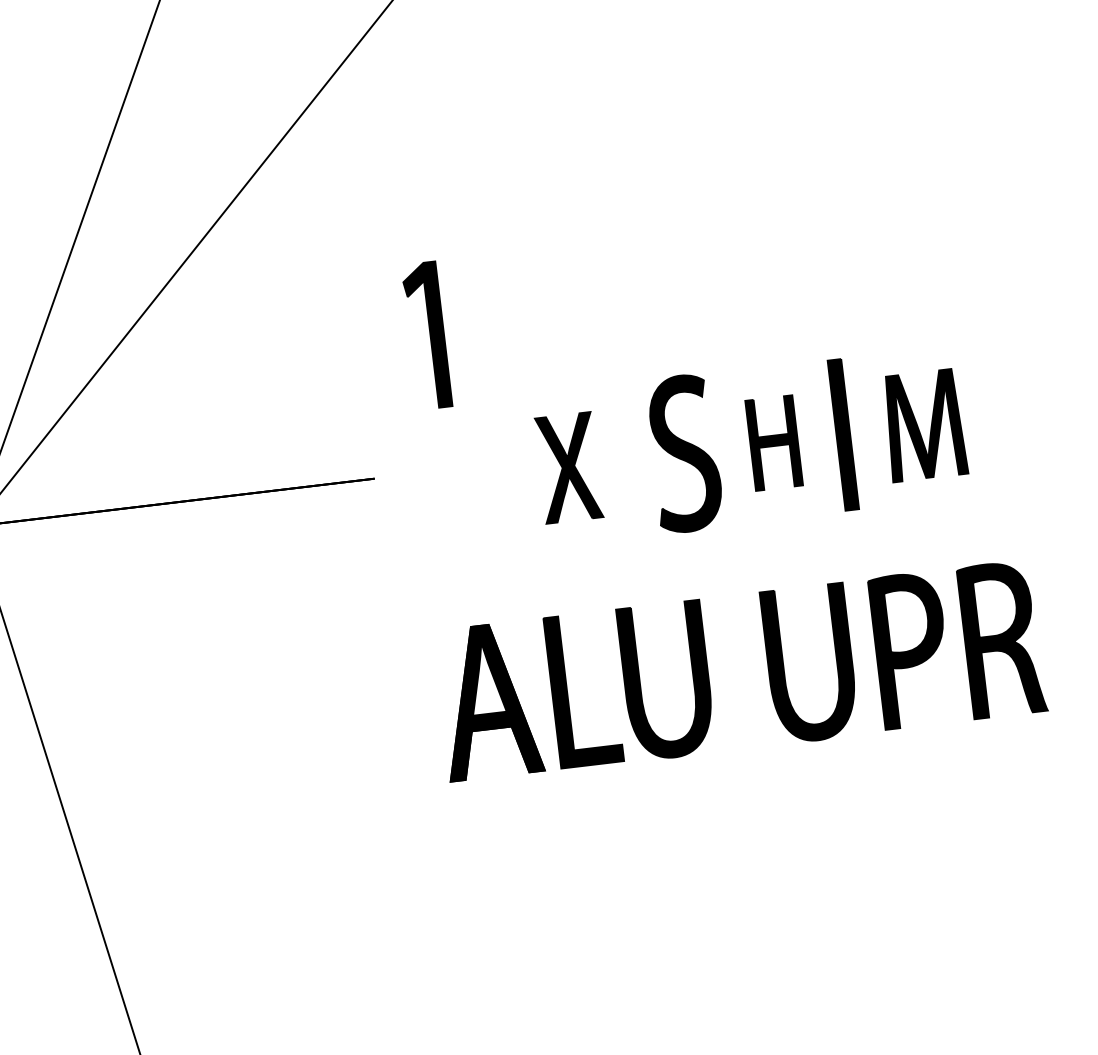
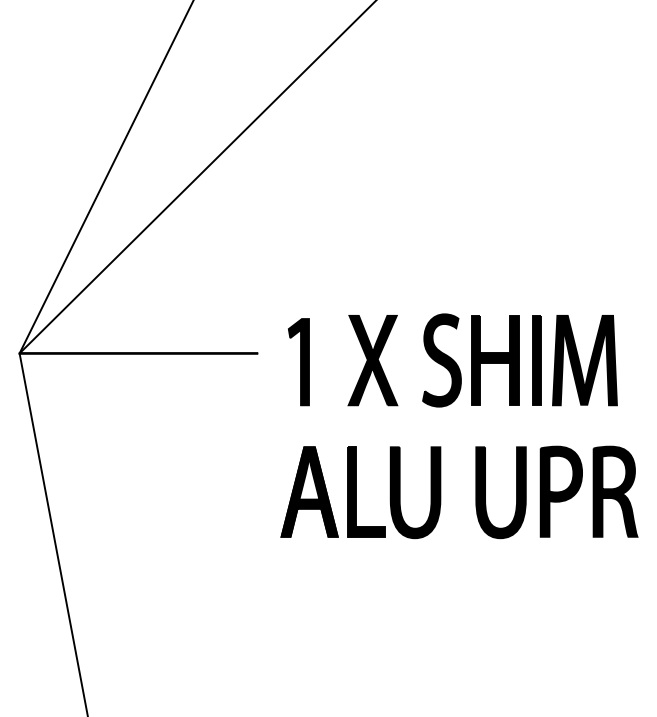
part: (426, 336) -> (298, 362), moved
part: (923, 425) -> (584, 360), size x1.43
part: (774, 443) -> (495, 360), size x1.67
part: (567, 467) -> (372, 360), size x1.43

